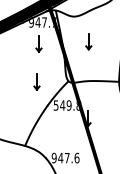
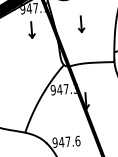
part: (36, 81) -> (31, 67), removed
text: (67, 105) -> (64, 89), 549.8 -> 947.3

